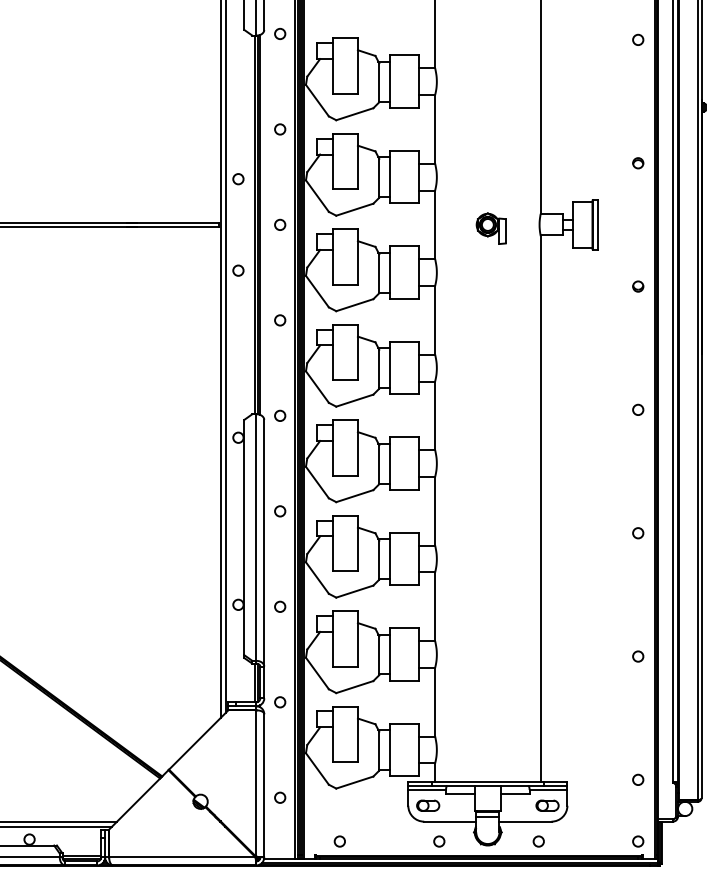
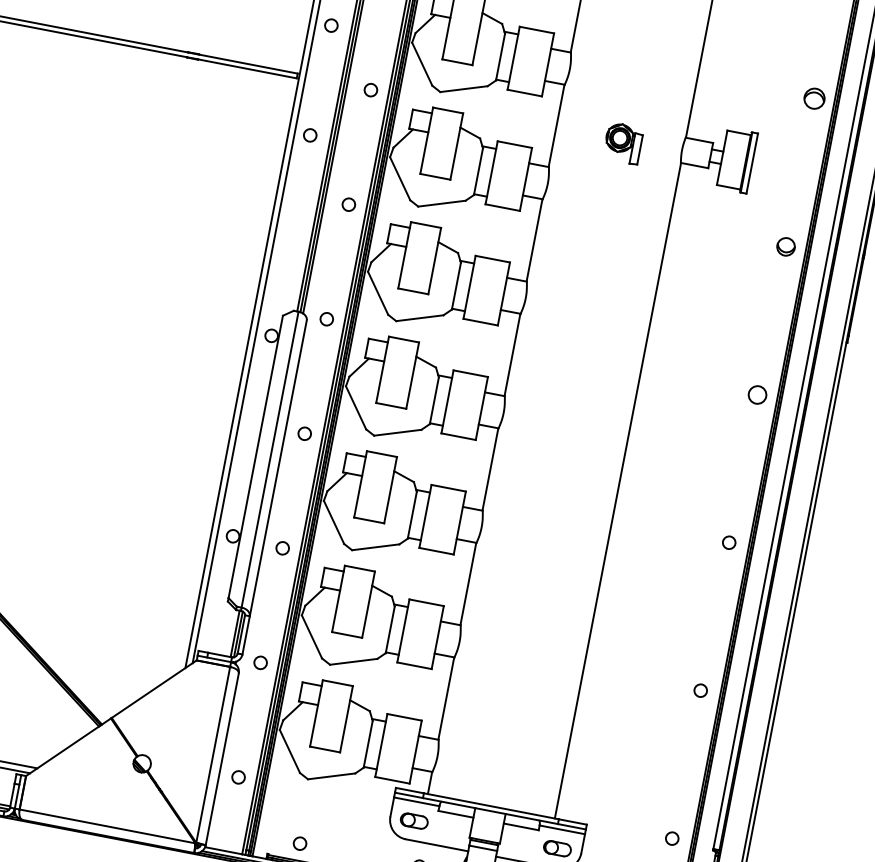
part: (638, 163) -> (814, 99), size x1.6
part: (638, 286) -> (786, 246), size x1.4
circle: (638, 409) -> (758, 394), size x1.4

